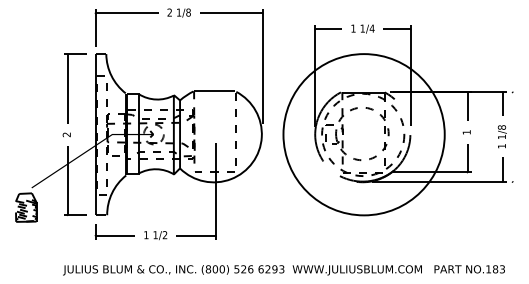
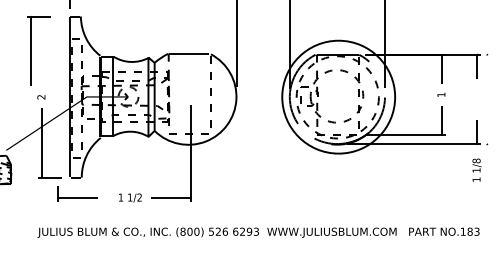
part: (68, 88) -> (32, 50), moved
circle: (363, 134) -> (338, 96), size x0.7
text: (501, 136) -> (476, 169), moved
part: (114, 231) -> (77, 193), moved

